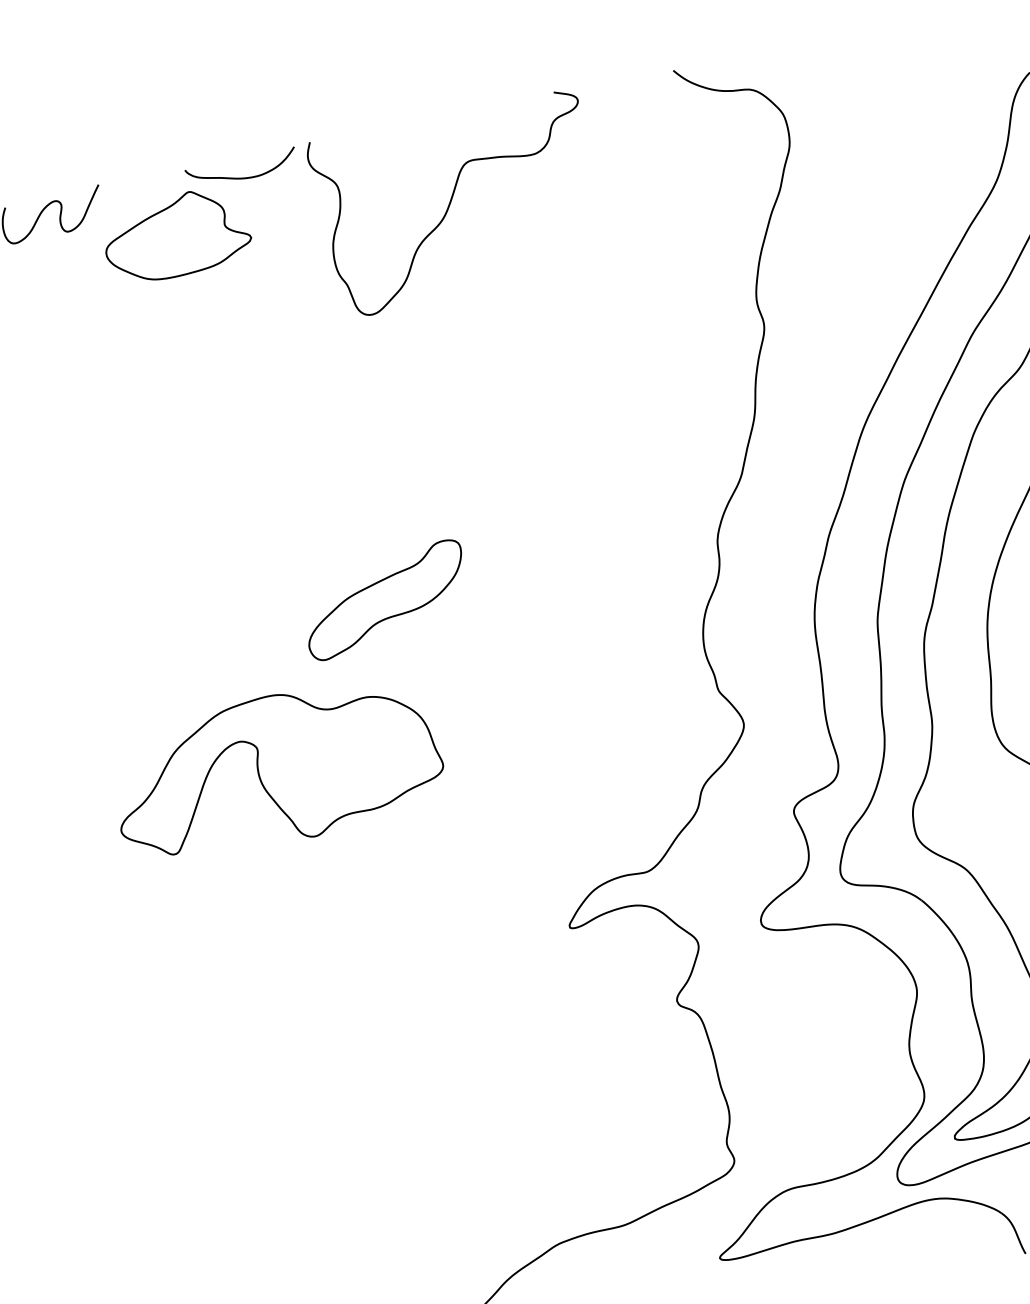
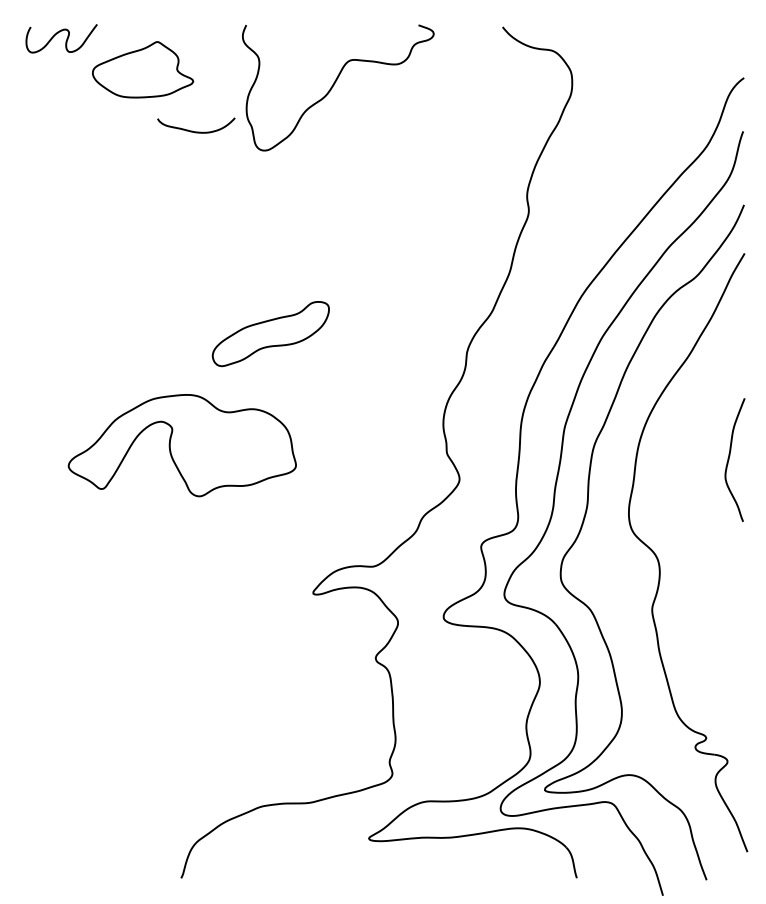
curve: (243, 177) -> (196, 131), moved
part: (385, 600) -> (270, 334), moved
part: (275, 769) -> (181, 445), moved

